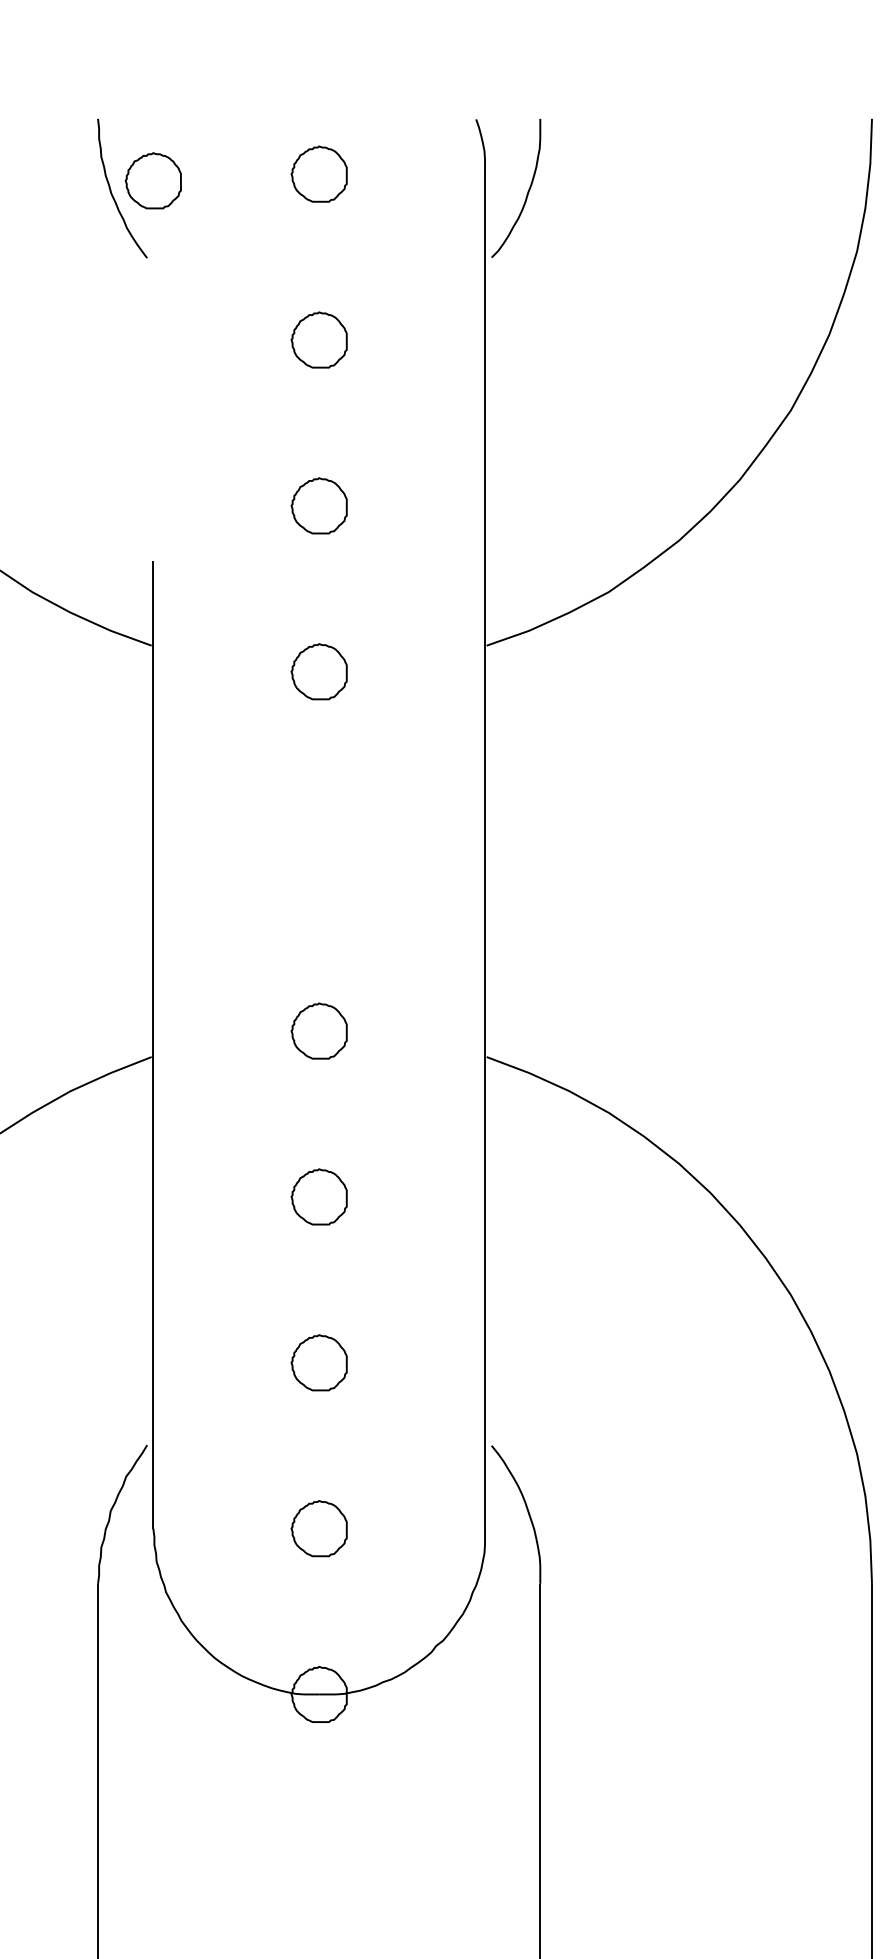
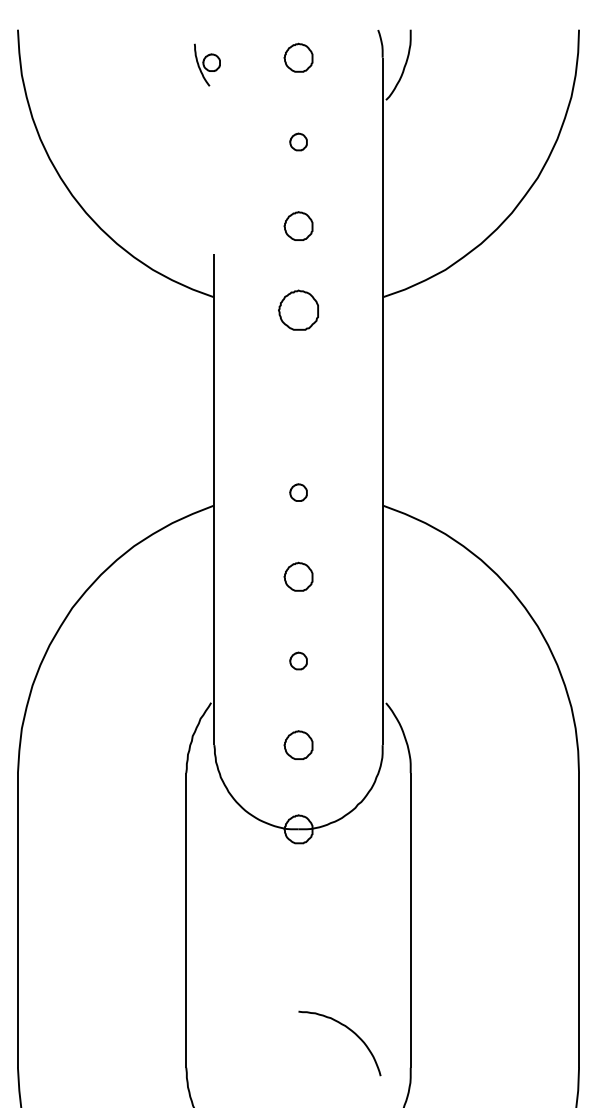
part: (139, 187) -> (207, 64), size x0.6
part: (319, 339) -> (298, 141), size x0.6
part: (319, 672) -> (298, 310), size x1.4
part: (319, 1030) -> (298, 492), size x0.6
part: (319, 1361) -> (298, 660), size x0.6

